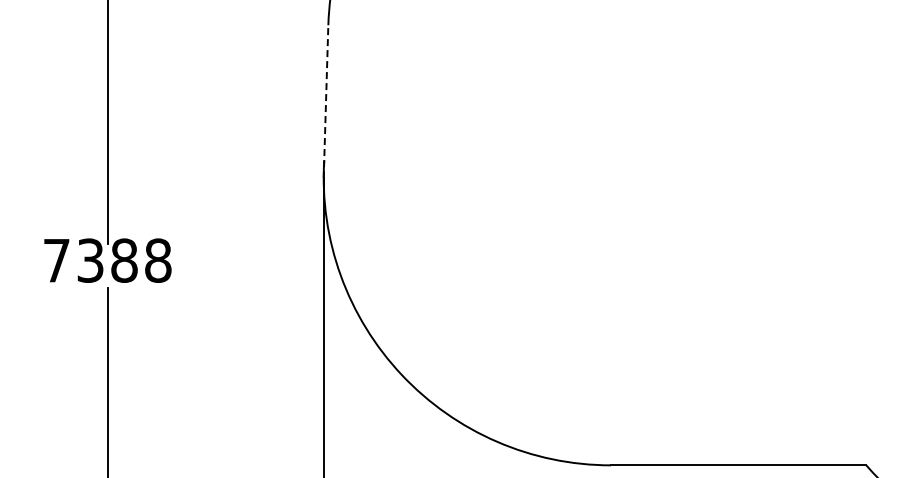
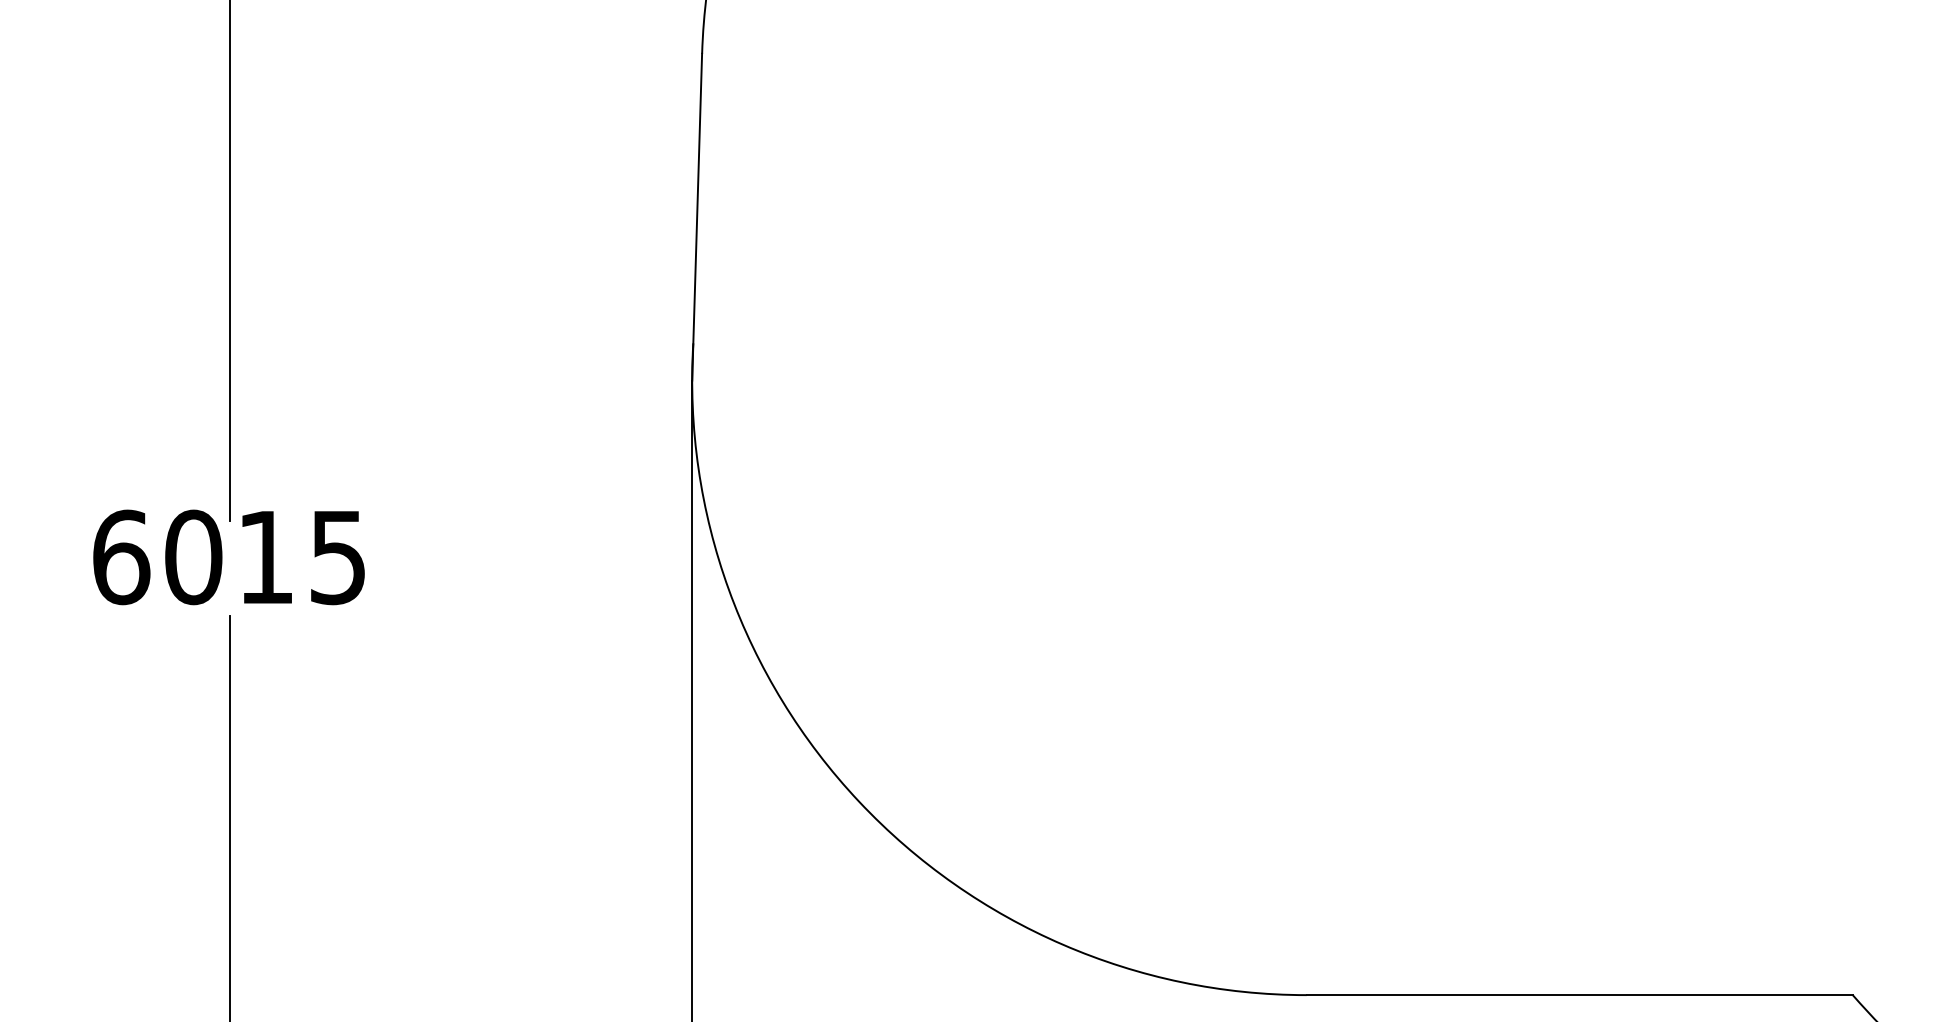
line: (326, 101) -> (698, 216), dashed -> solid
text: (107, 260) -> (229, 556), 7388 -> 6015

